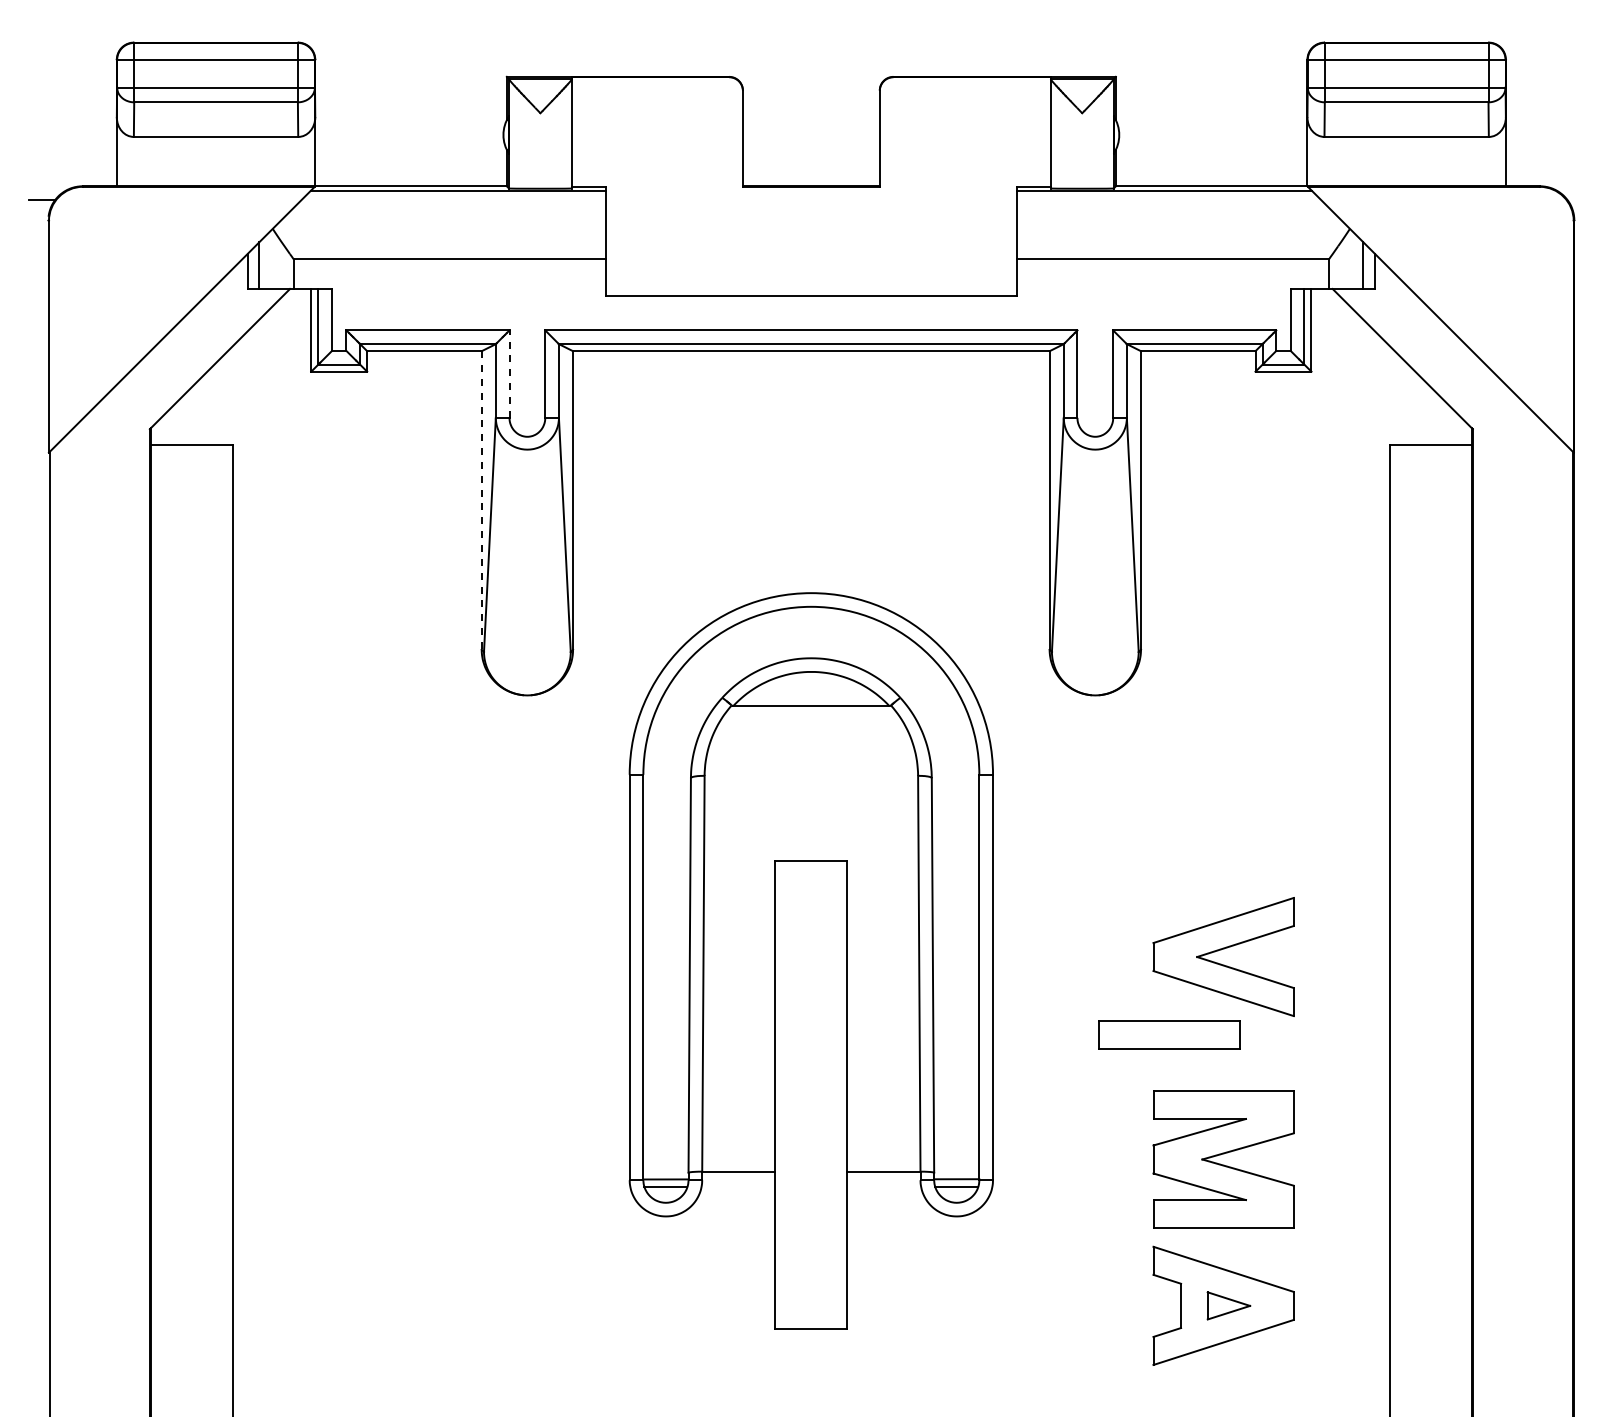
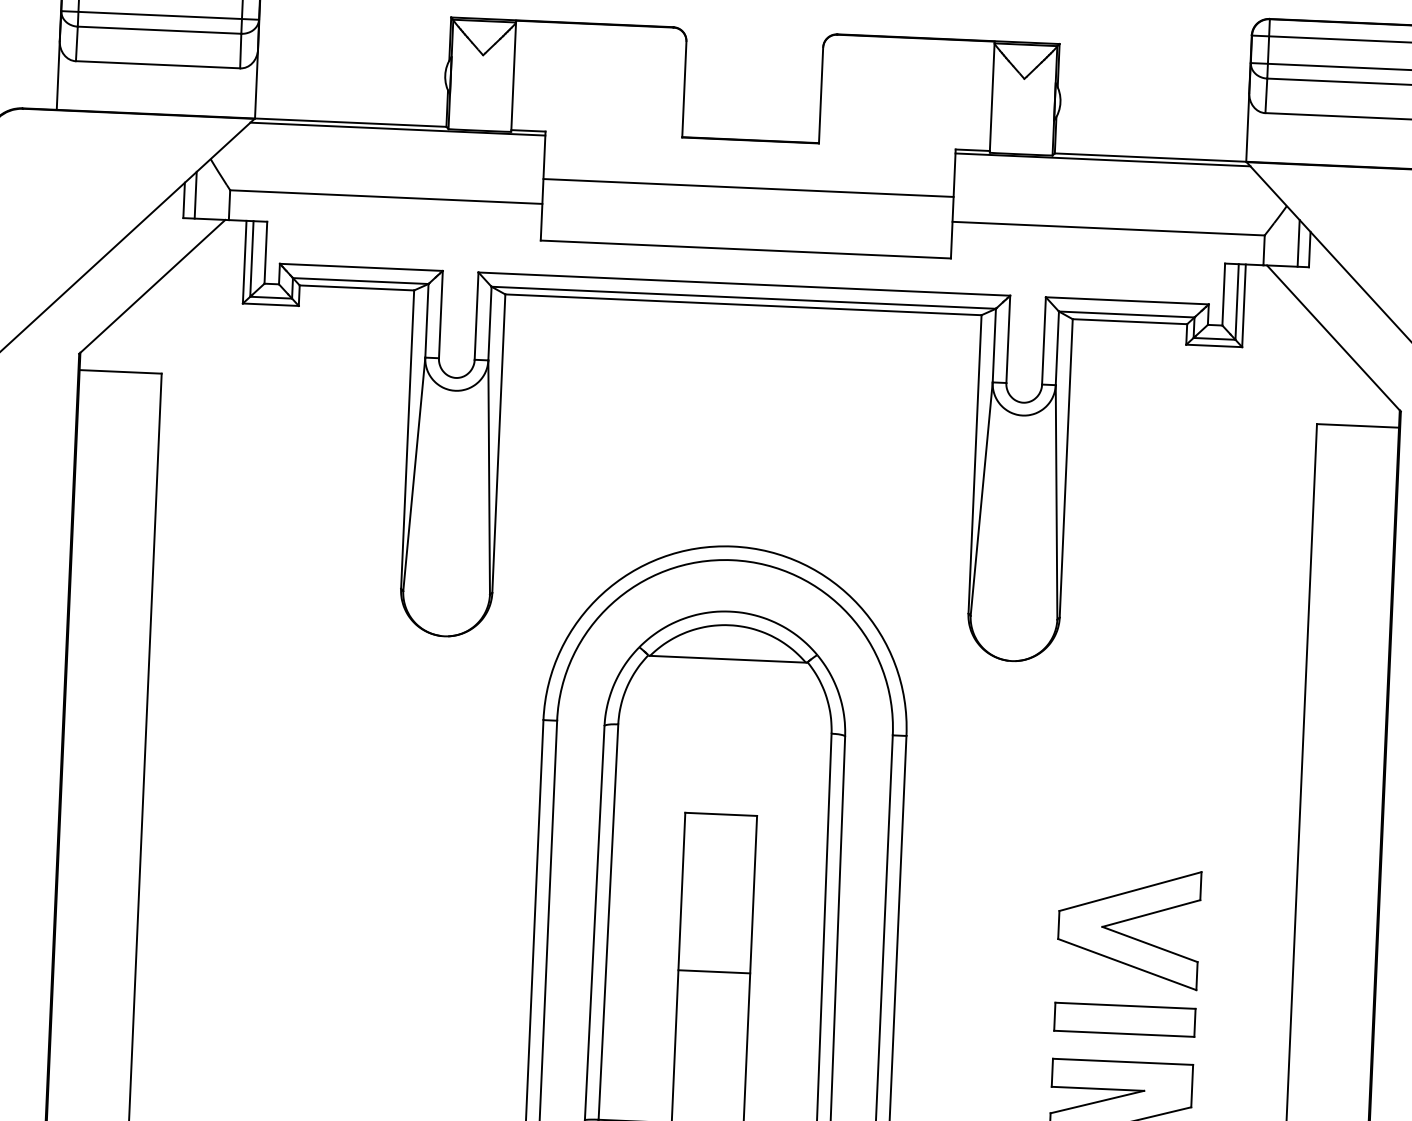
line: (811, 234) -> (748, 188), added
line: (509, 374) -> (440, 314), dashed -> solid
line: (481, 500) -> (407, 439), dashed -> solid
line: (811, 1018) -> (714, 971), added
part: (1169, 1034) -> (1124, 1019), moved

